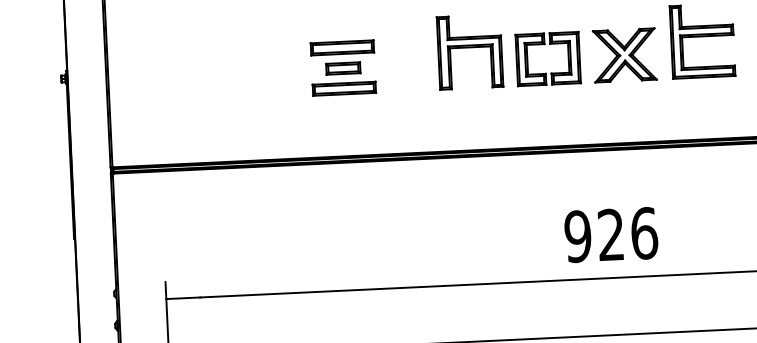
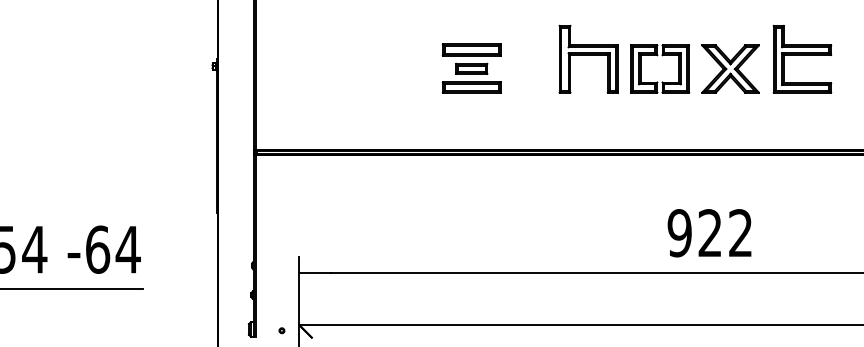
text: (645, 233) -> (741, 233), 926 -> 922

